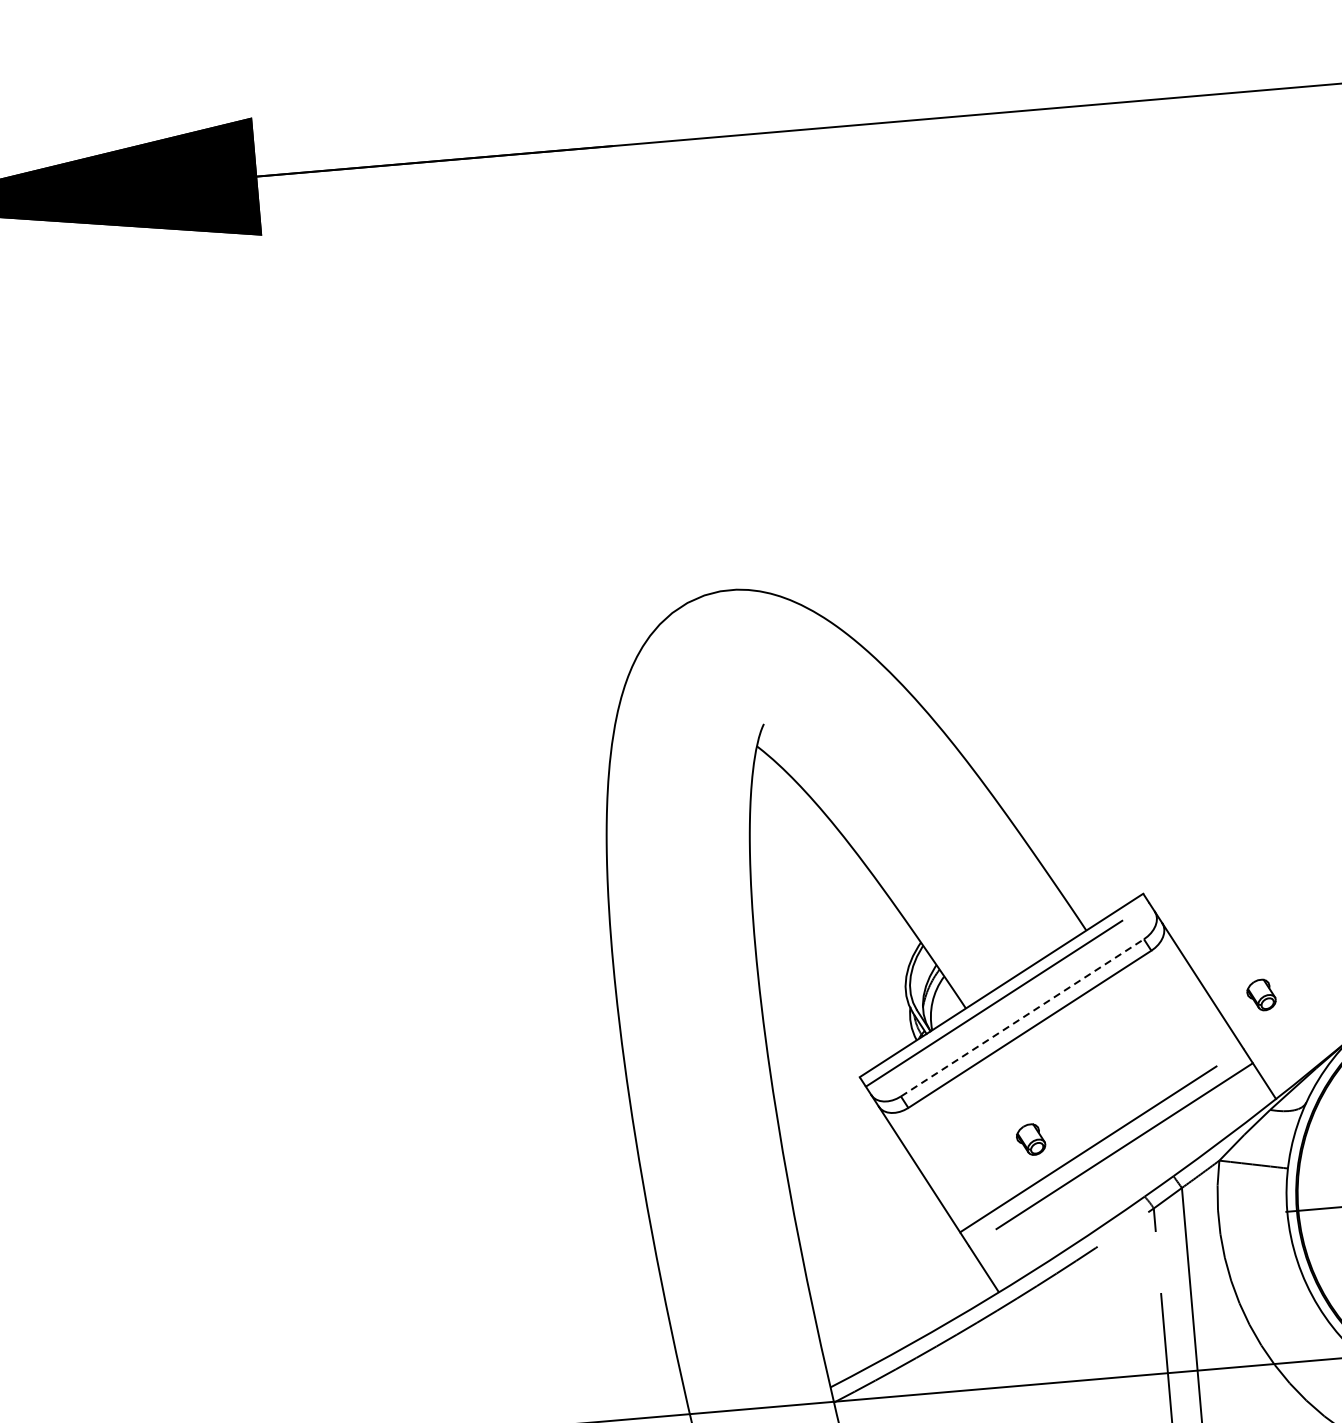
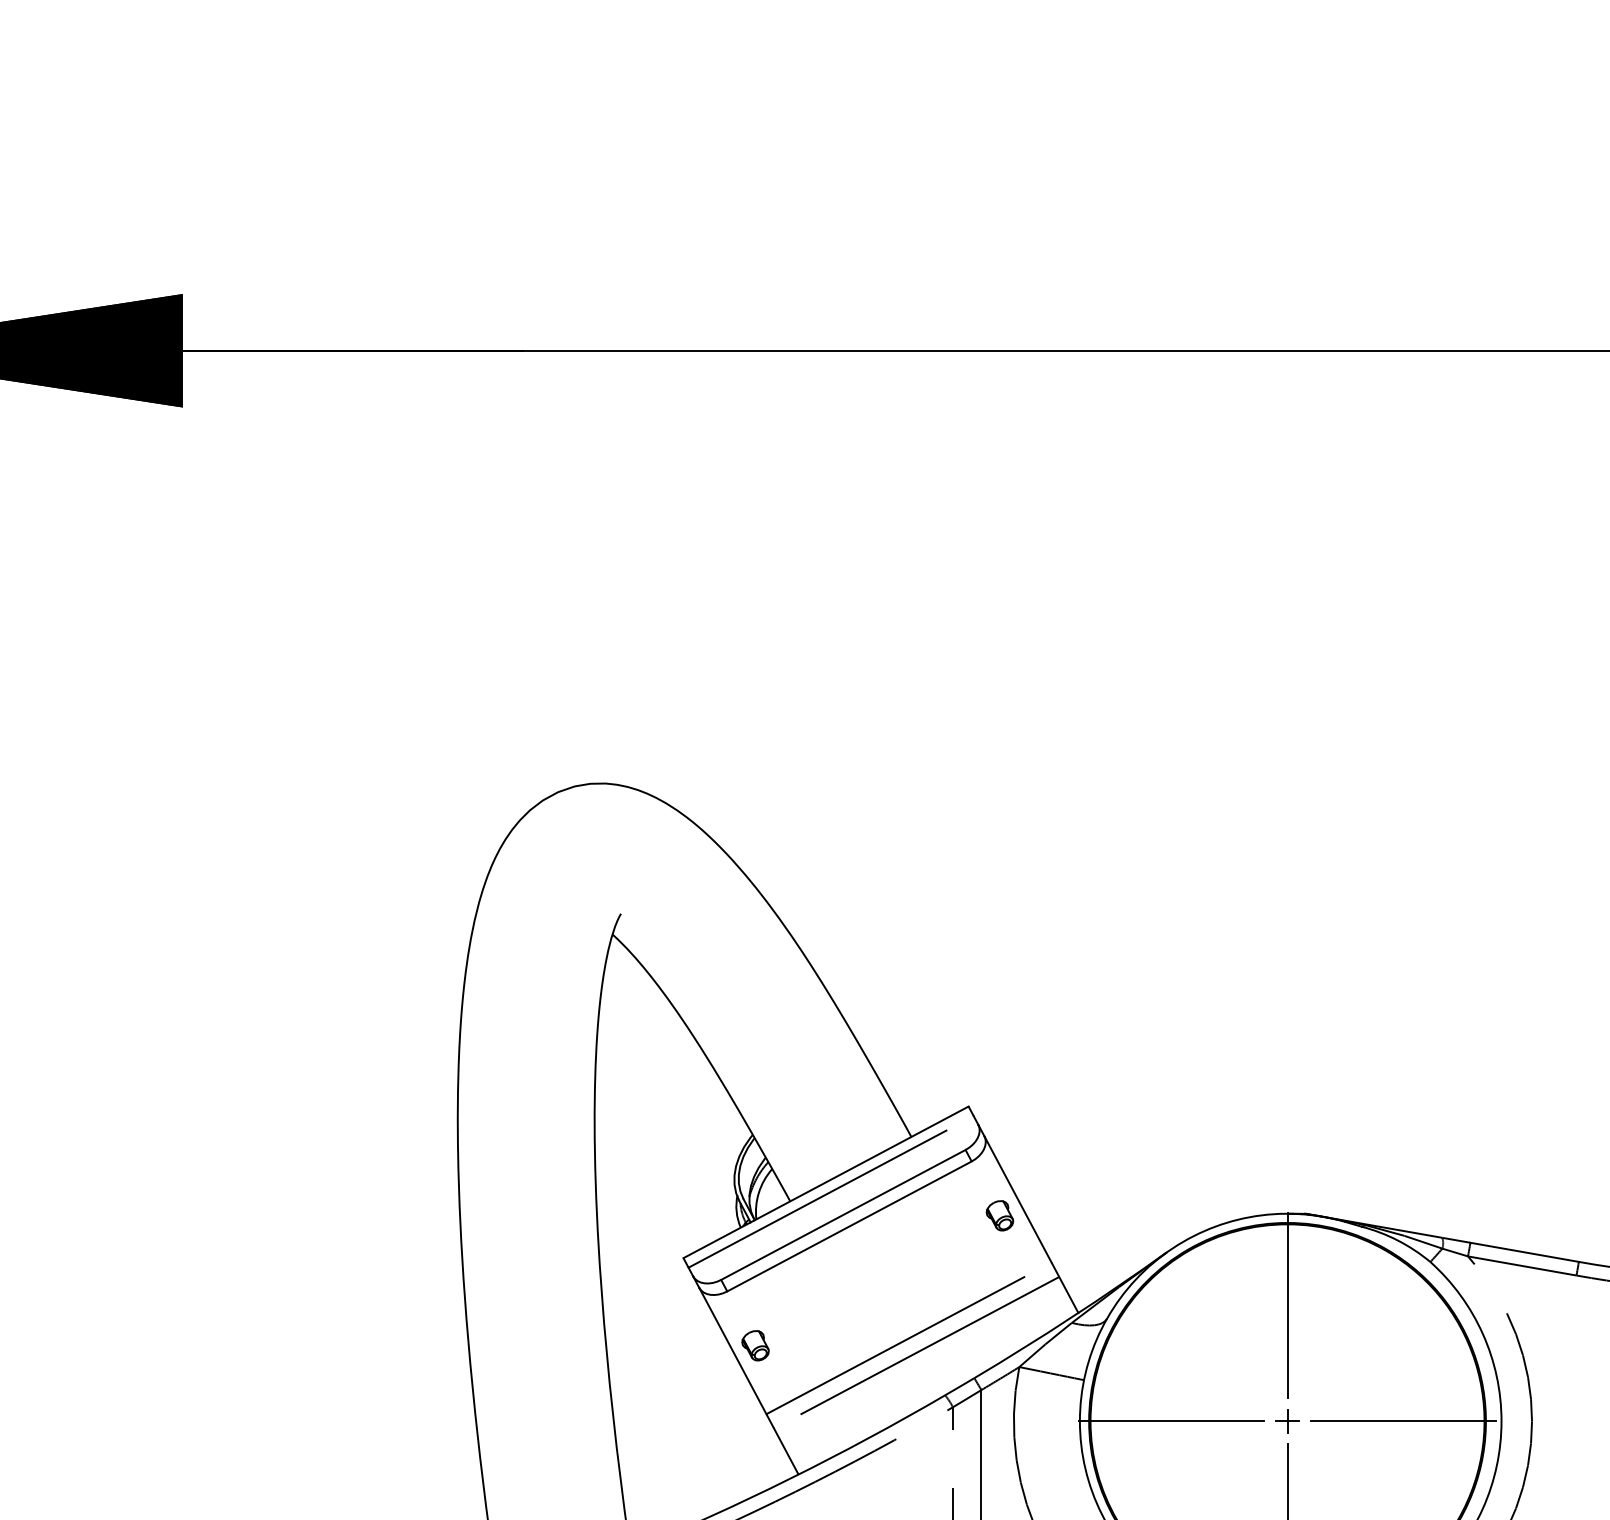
part: (1260, 994) -> (999, 1215), moved
line: (1022, 1017) -> (843, 1214), dashed -> solid
part: (1030, 1139) -> (755, 1345), moved

